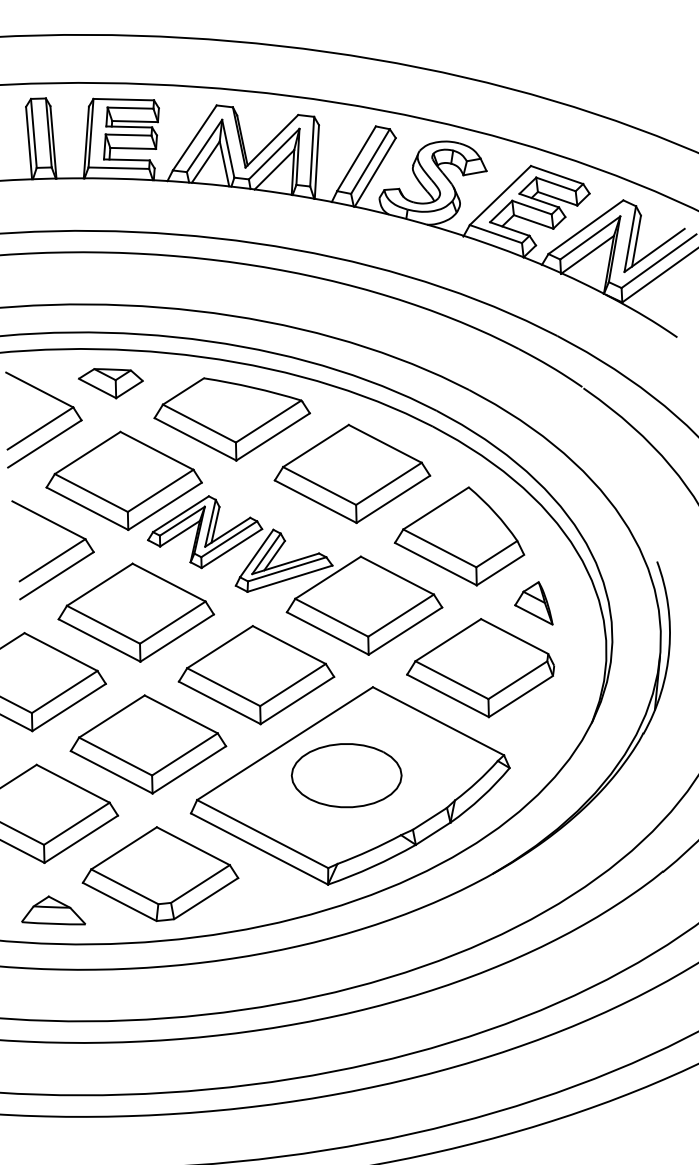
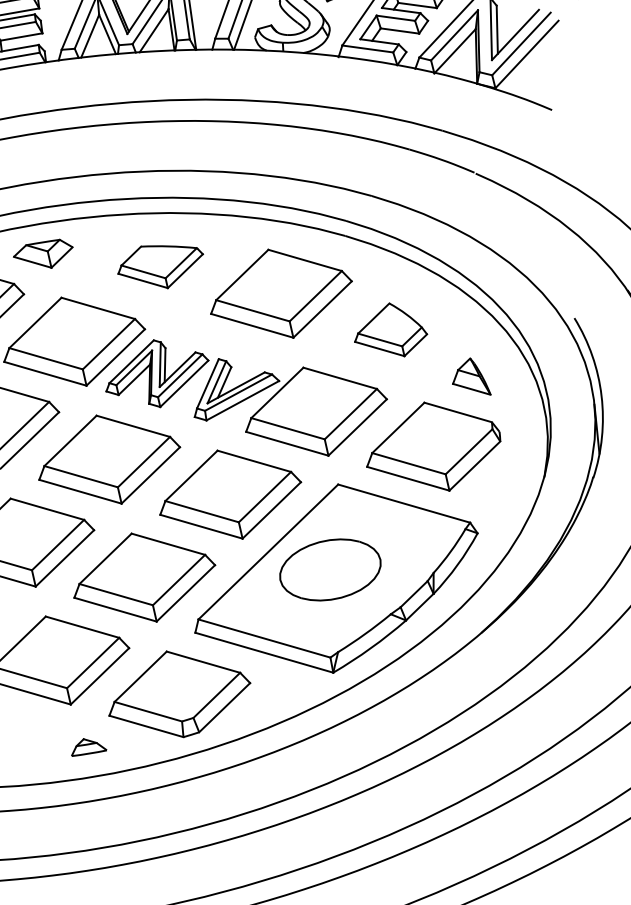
part: (231, 419) -> (160, 266), size x0.6
part: (459, 536) -> (389, 331), size x0.6
part: (53, 910) -> (87, 746), size x0.6

